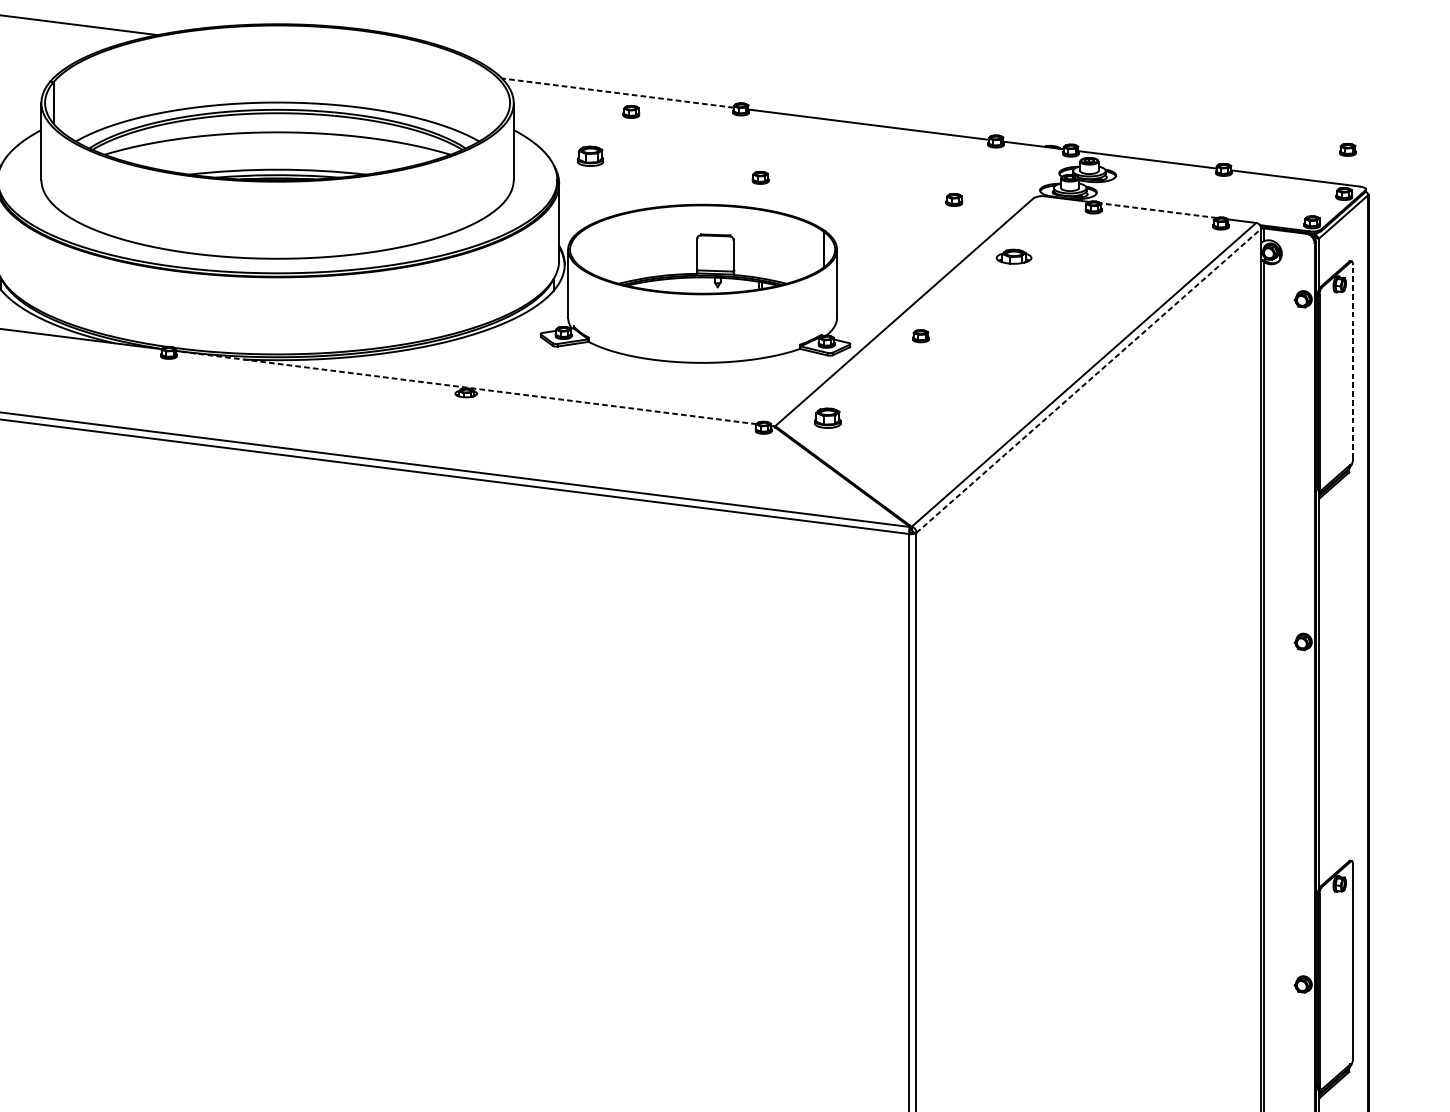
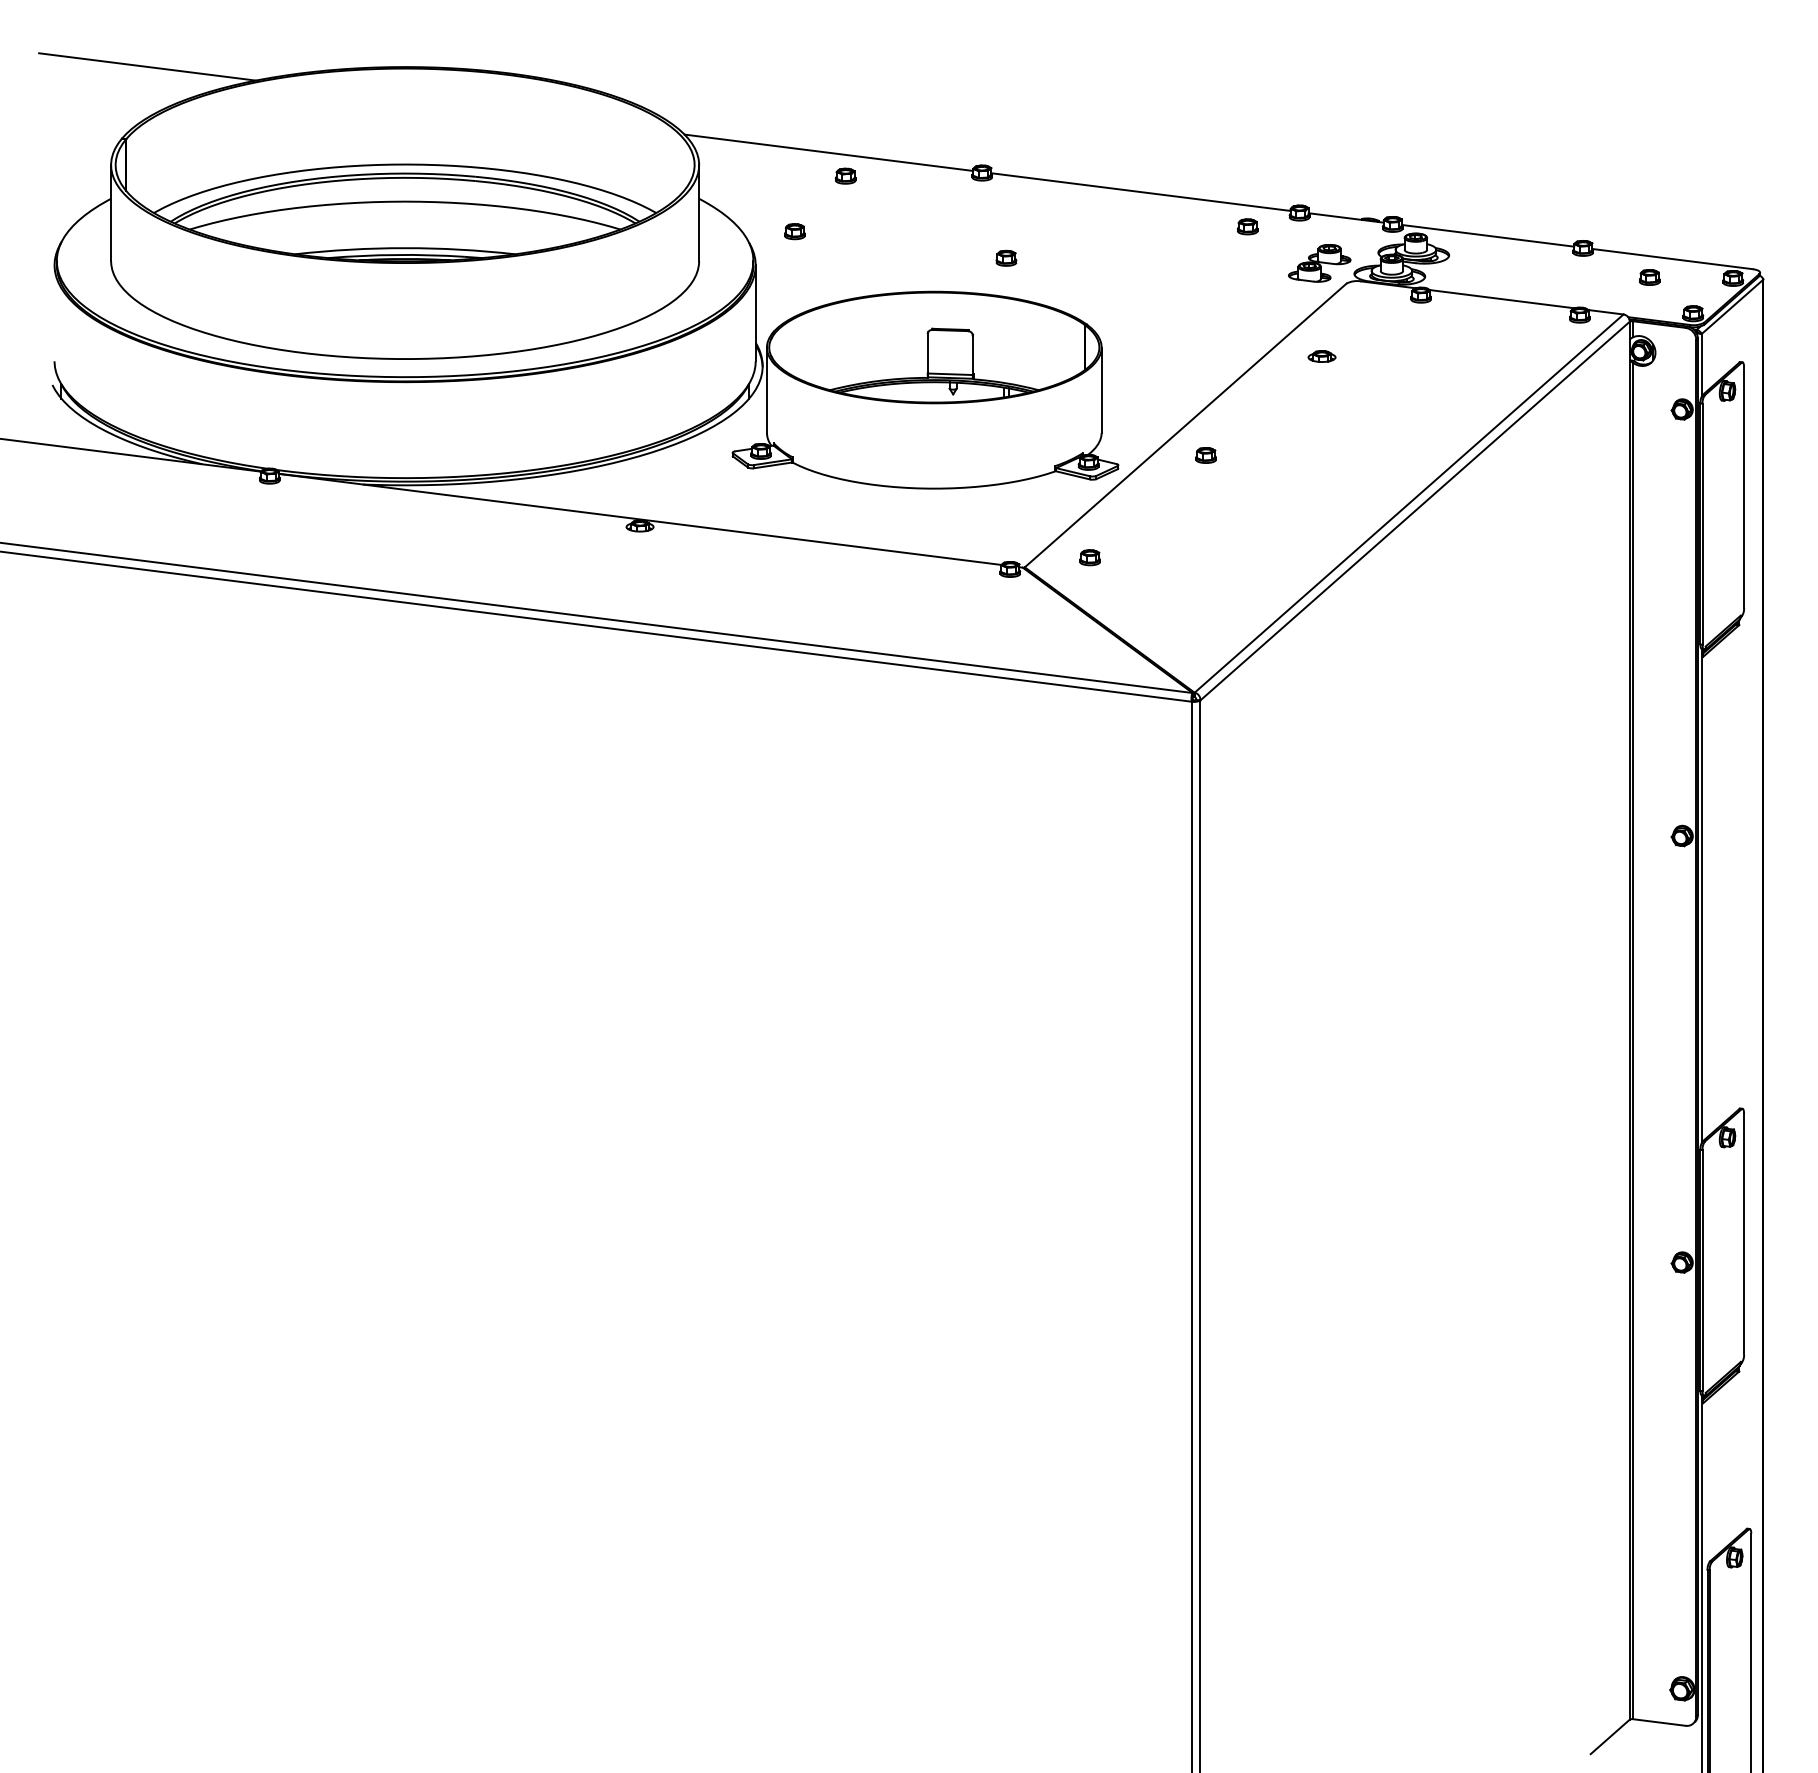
line: (617, 92) -> (828, 152), dashed -> solid
part: (1347, 149) -> (1649, 277), moved
part: (590, 156) -> (794, 231), size x0.62
part: (1011, 182) -> (1319, 263), added
part: (954, 199) -> (1247, 226), moved
line: (1158, 210) -> (1502, 299), dashed -> solid
part: (1013, 256) -> (1321, 356), size x0.62
line: (1353, 361) -> (1744, 487), dashed -> solid
line: (1089, 380) -> (1415, 510), dashed -> solid
line: (465, 387) -> (639, 519), dashed -> solid
part: (827, 418) -> (1089, 557), size x0.62

